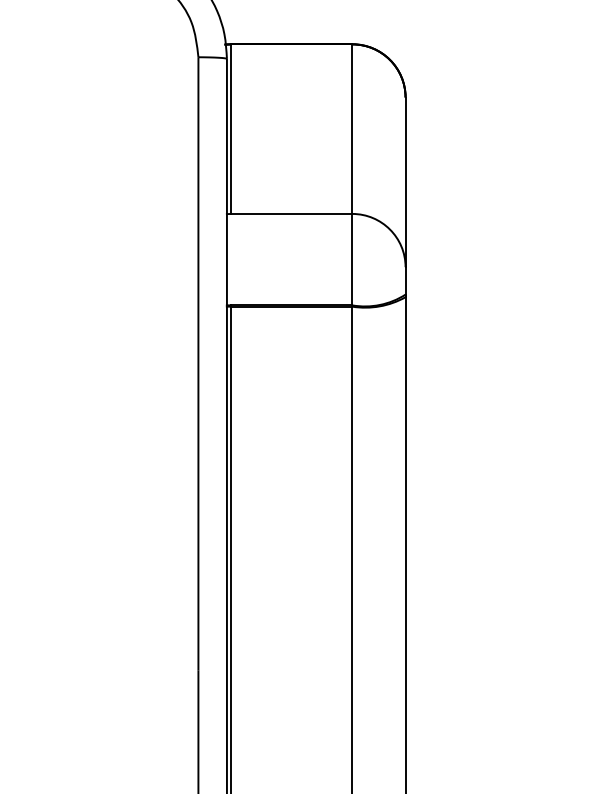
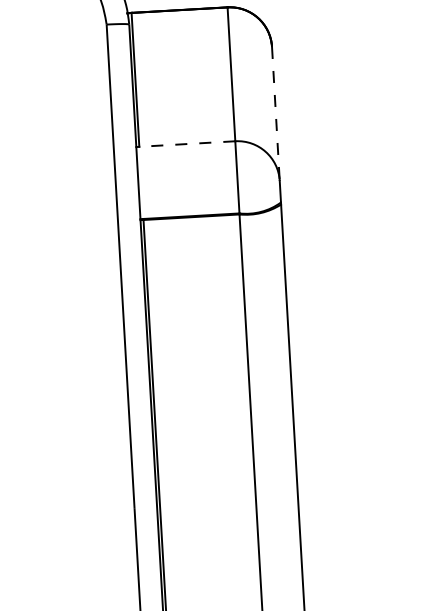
line: (405, 182) -> (275, 114), solid -> dashed
line: (291, 213) -> (187, 143), solid -> dashed

